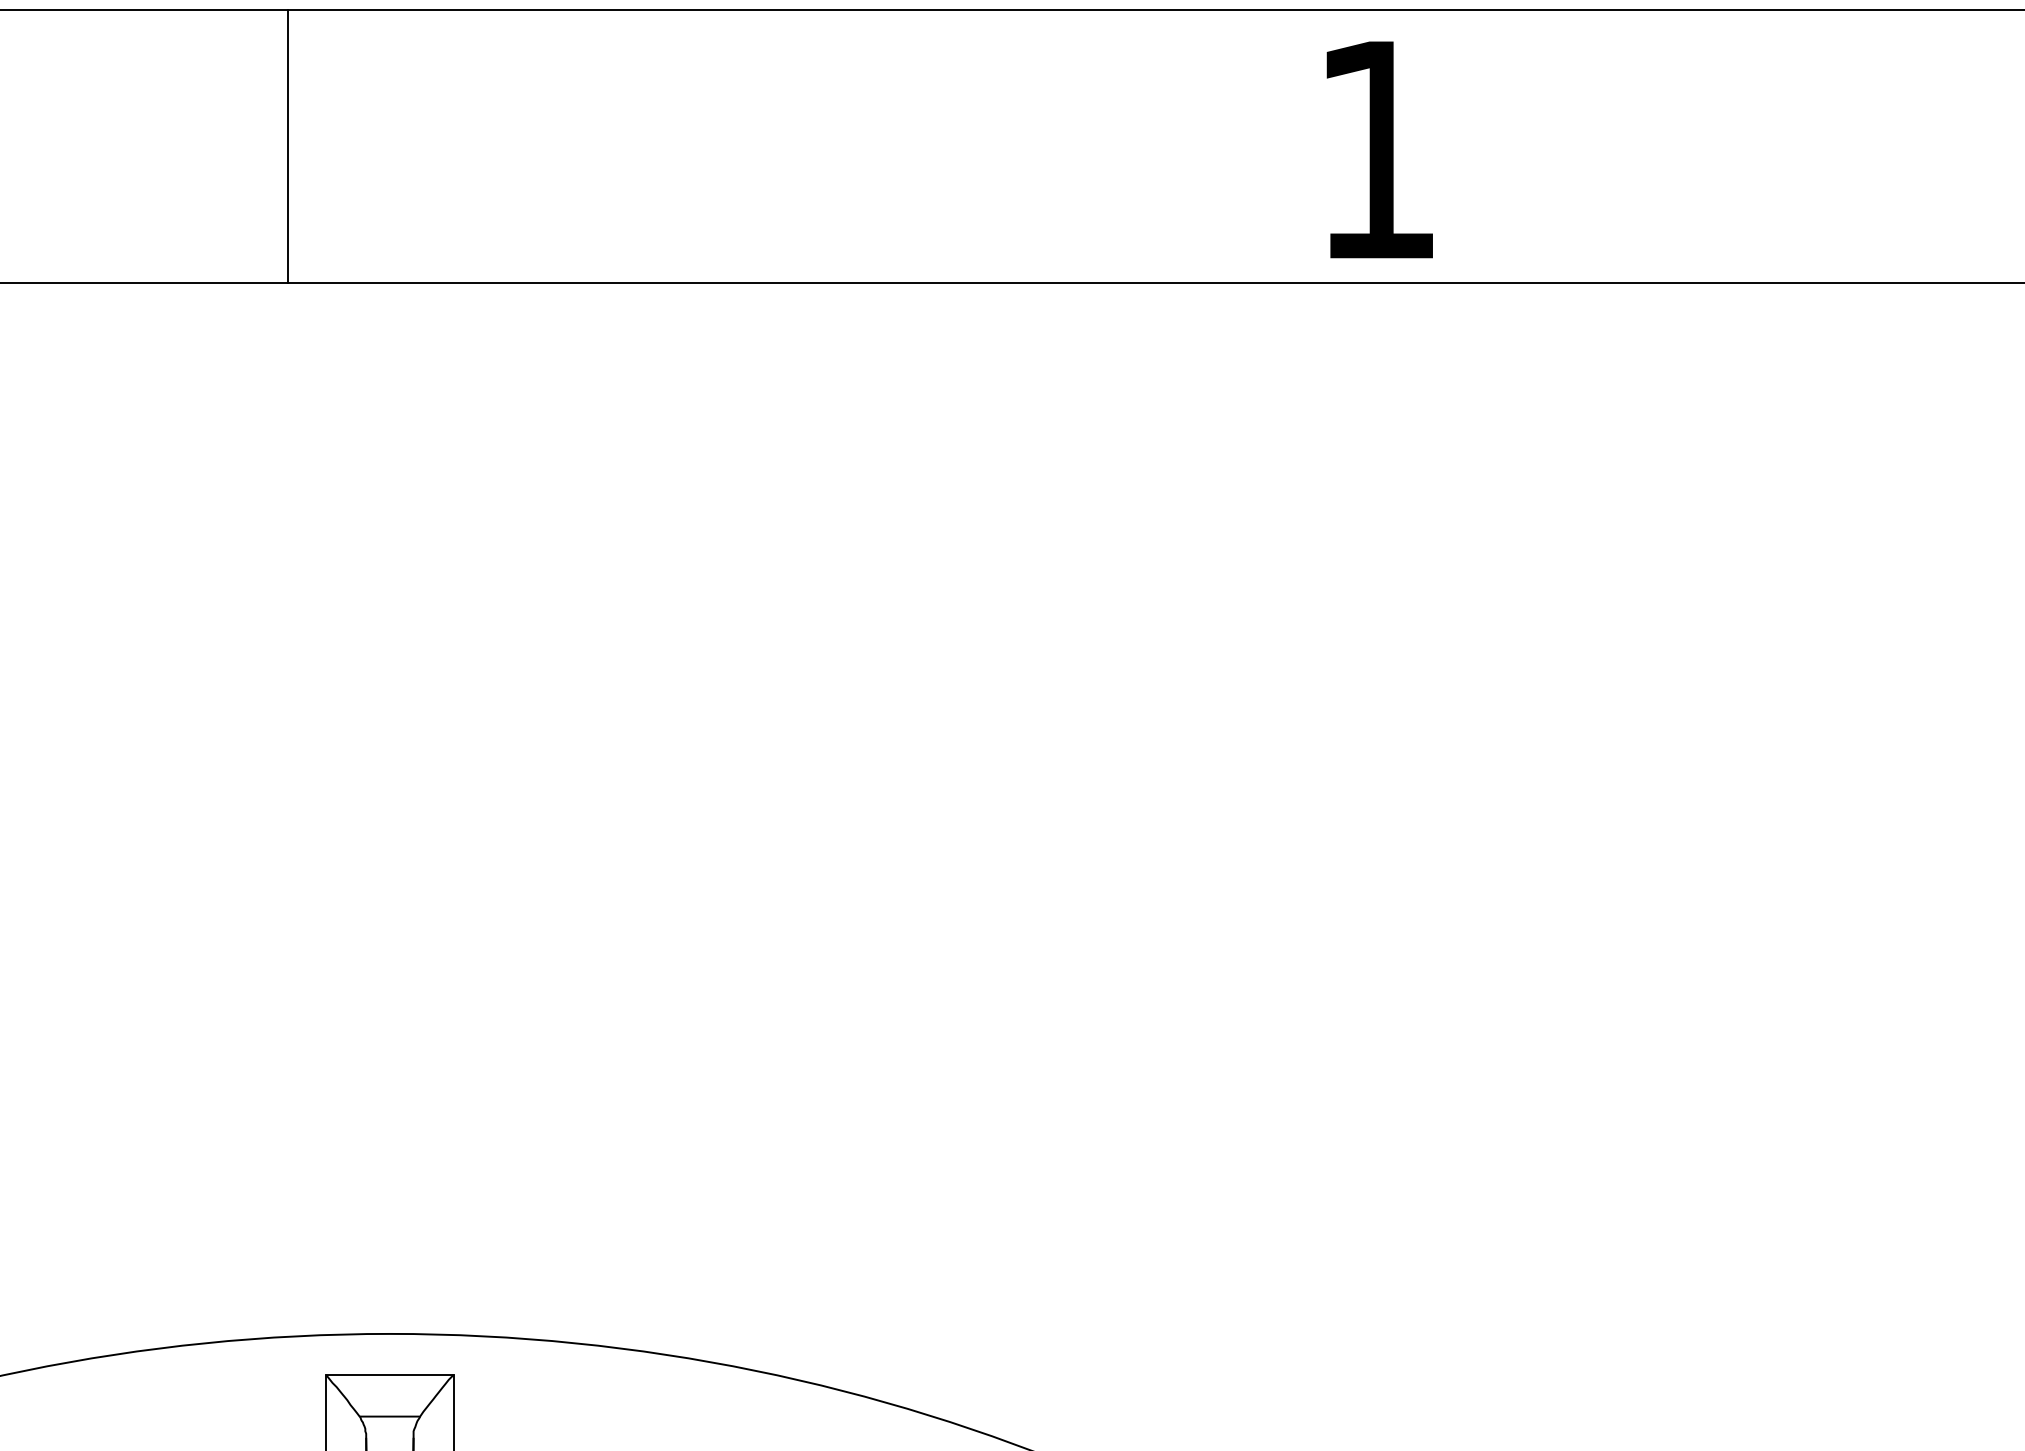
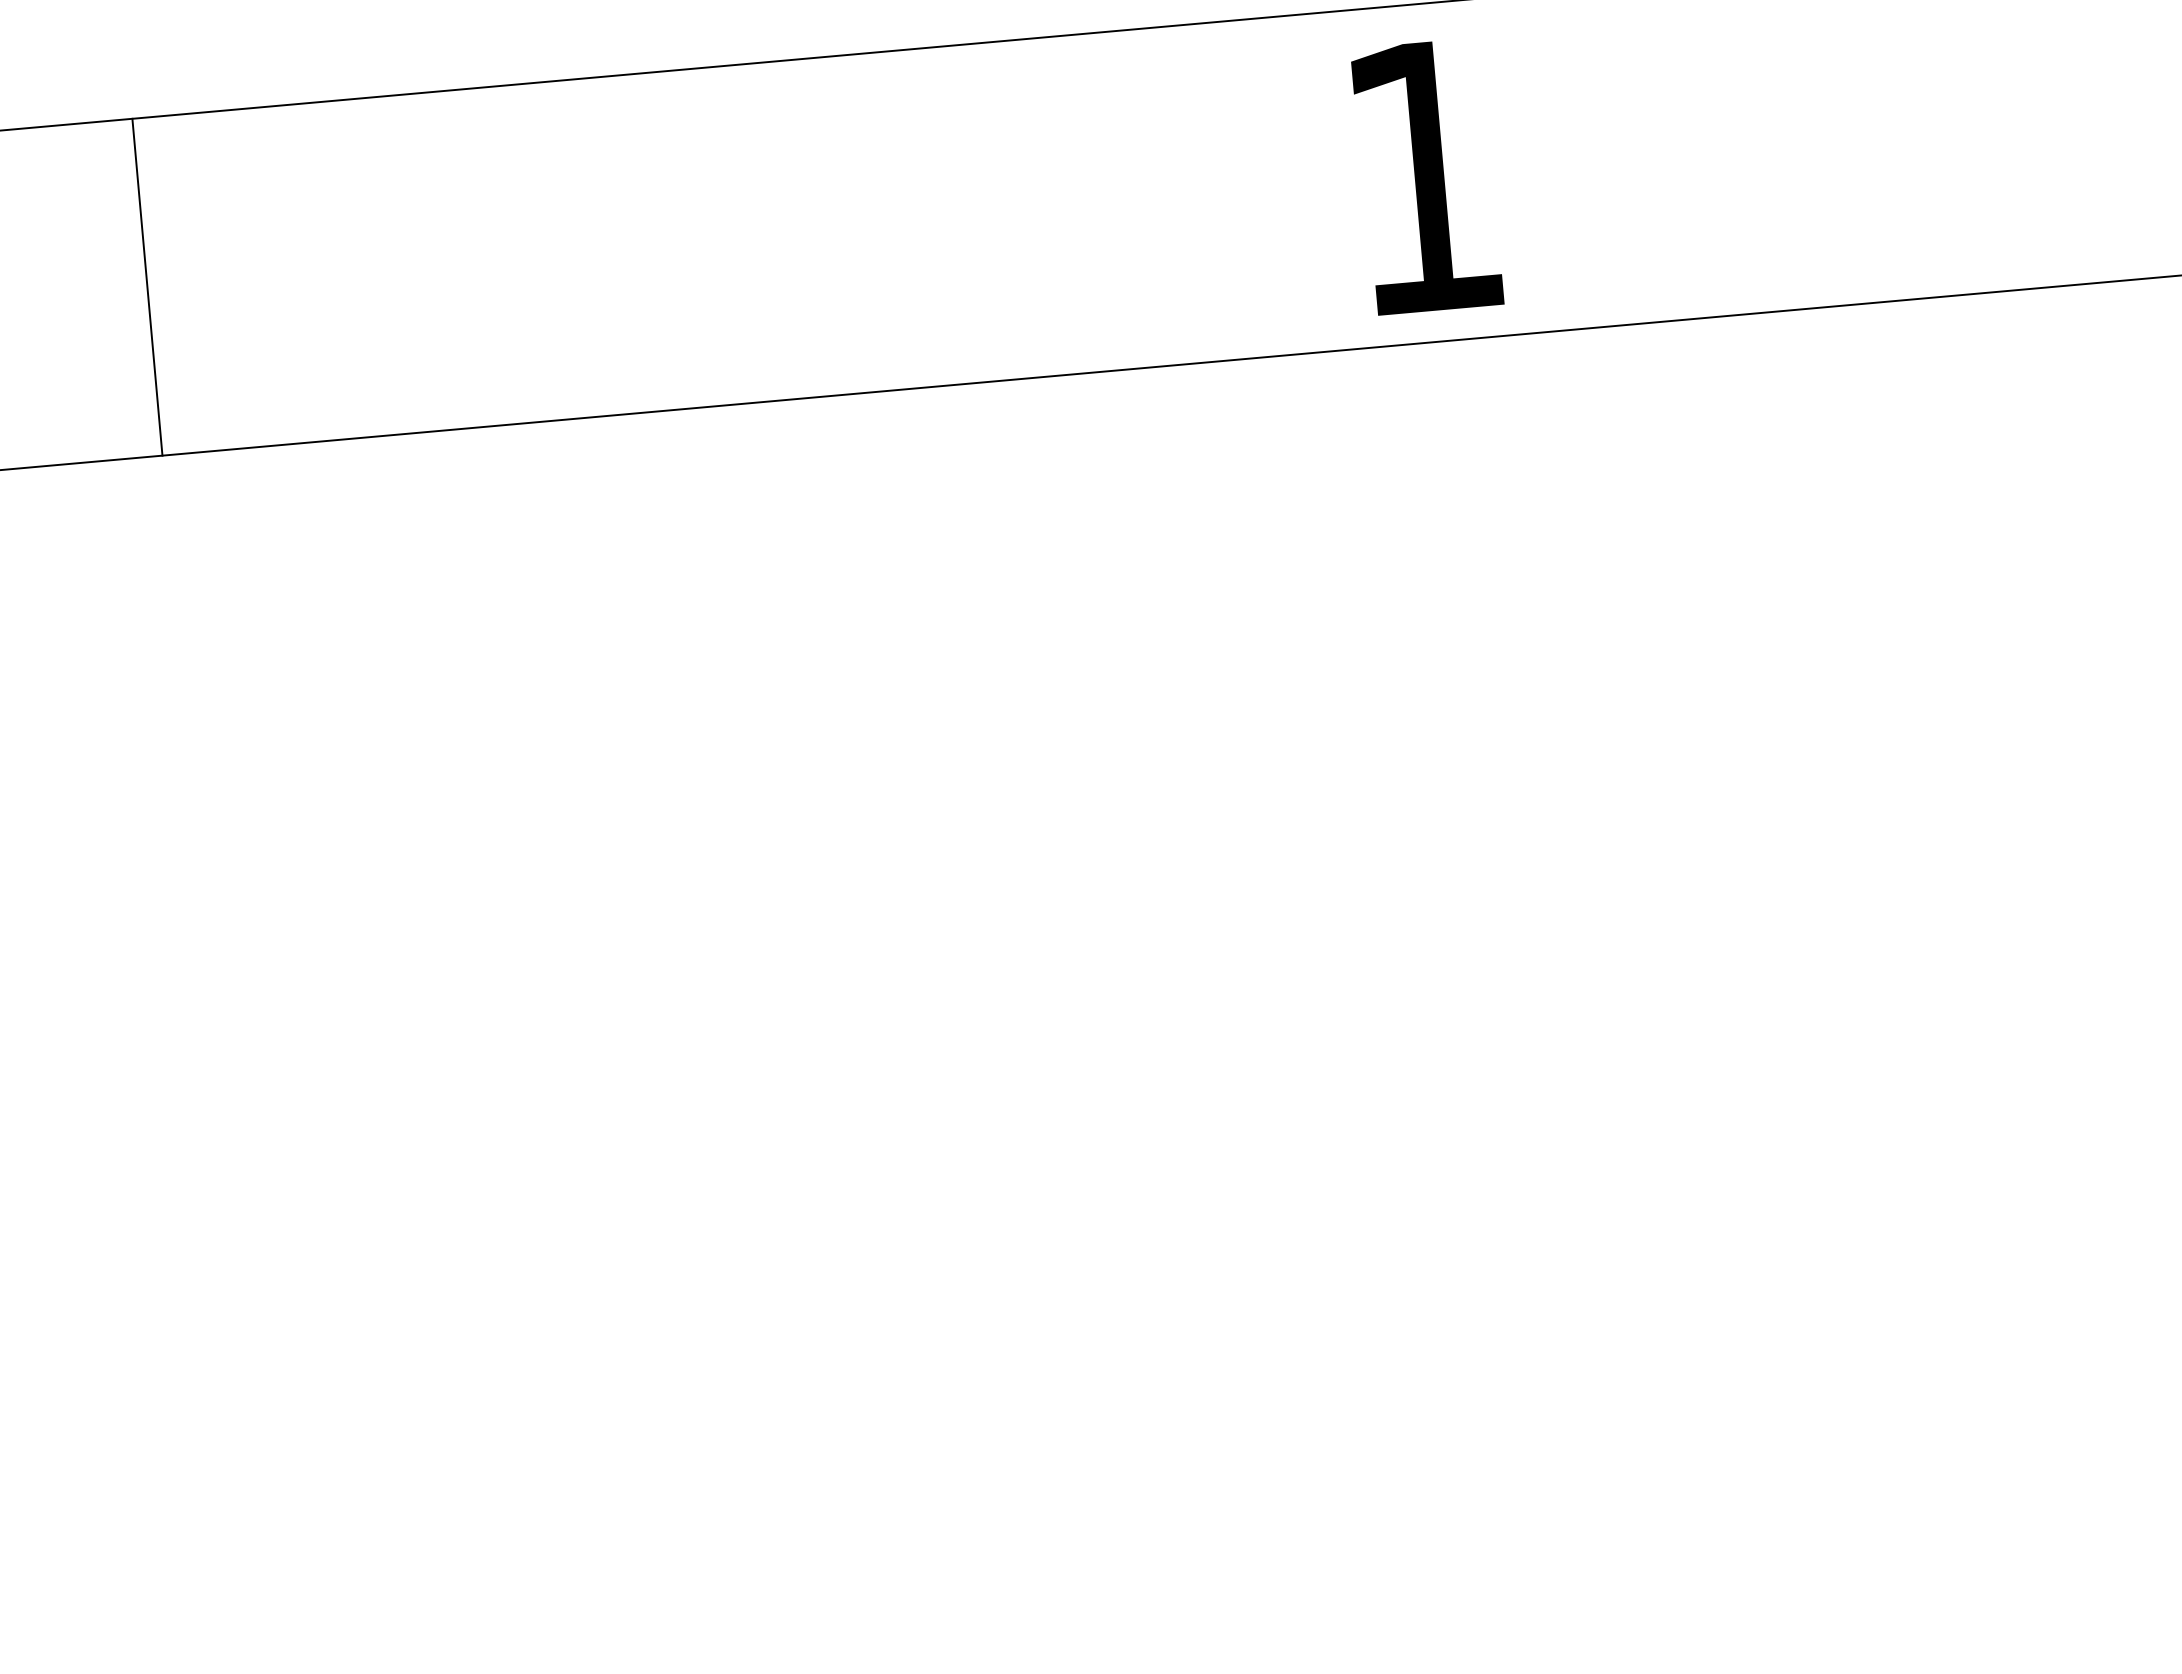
line: (288, 146) -> (147, 286), moved

